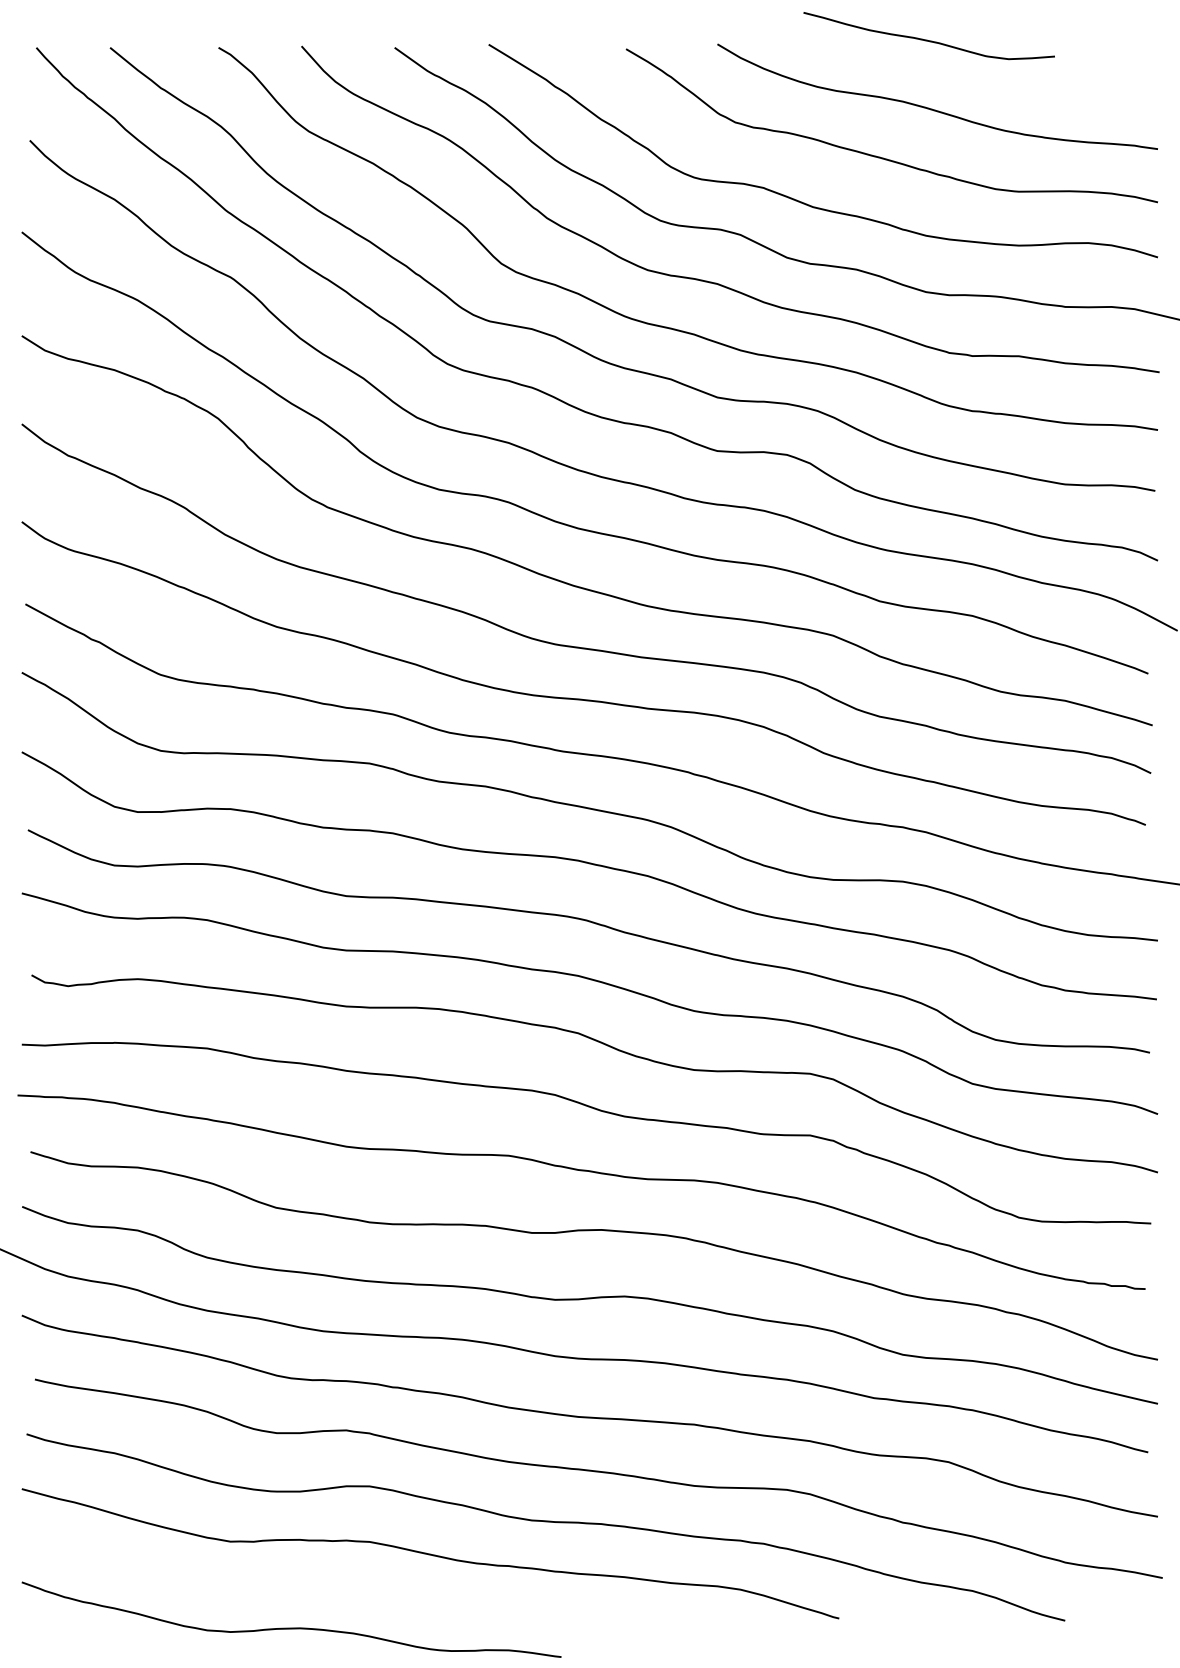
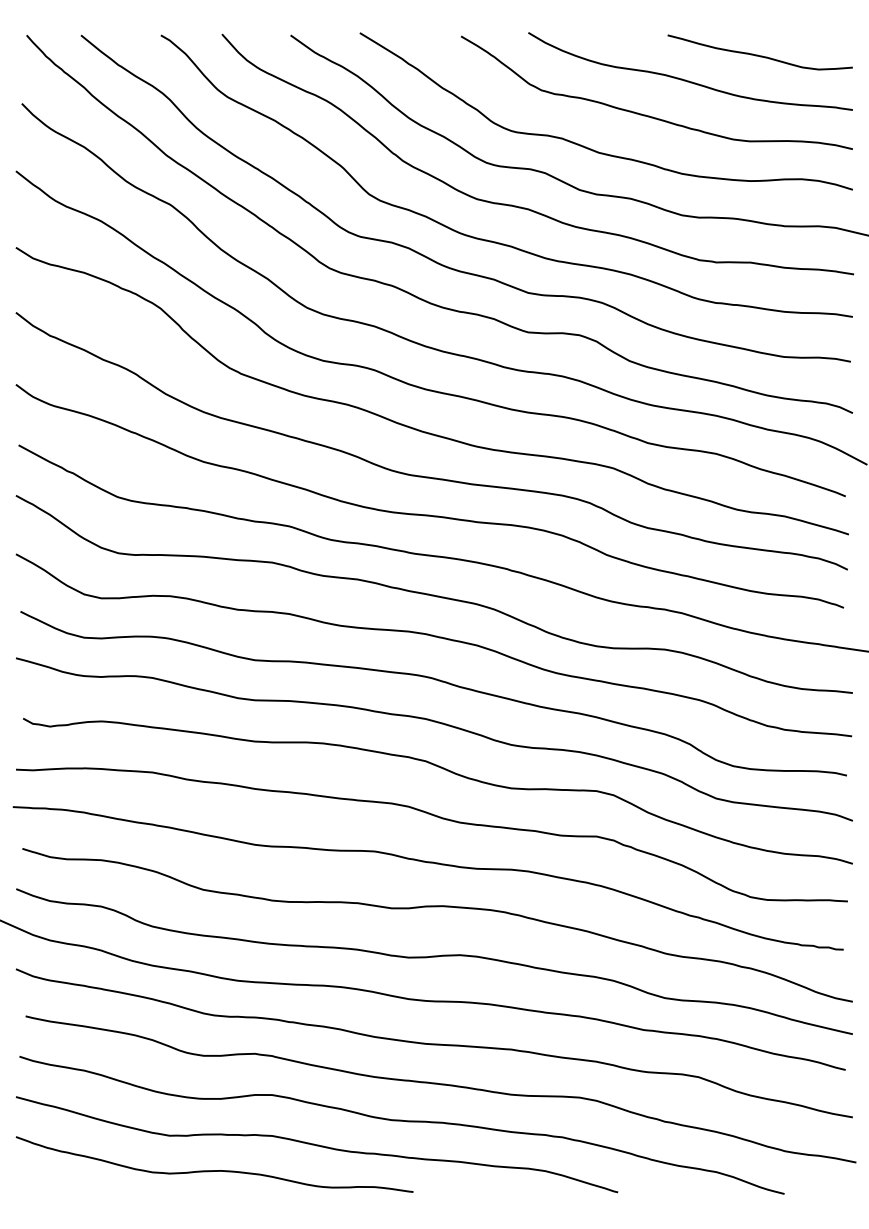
curve: (927, 39) -> (758, 55), moved
curve: (291, 1627) -> (214, 1170), moved

